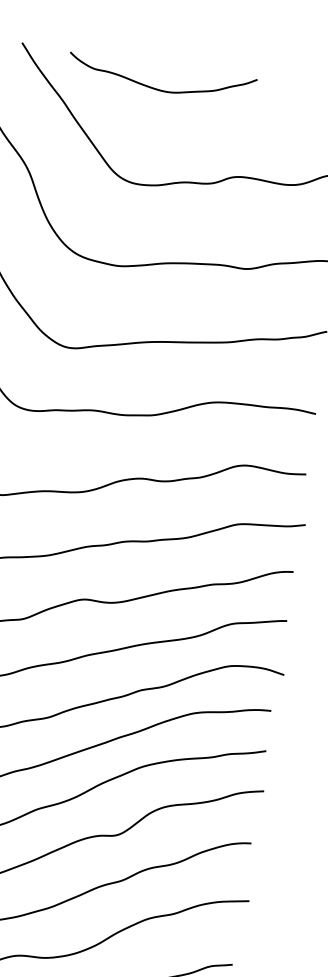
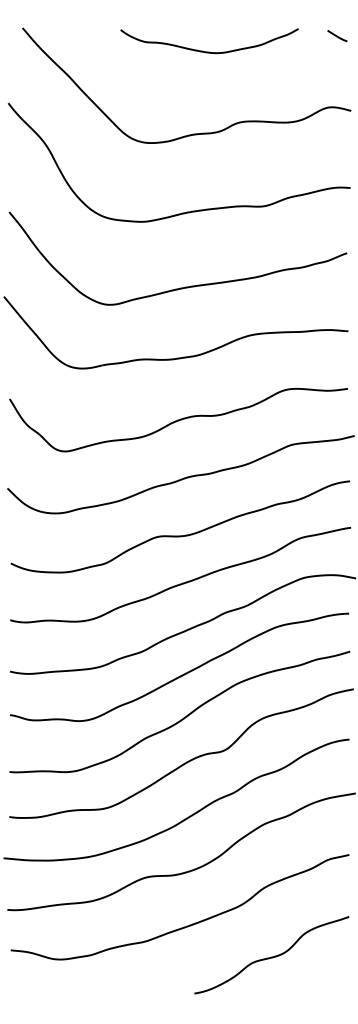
curve: (160, 89) -> (209, 51), moved

